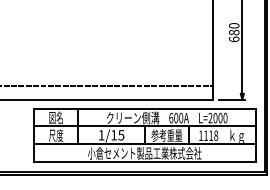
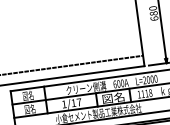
text: (56, 135) -> (30, 109), 尺度 -> 図名
text: (121, 135) -> (79, 102), 1/15 -> 1/17
text: (166, 135) -> (113, 97), 参考重量 -> 図名

